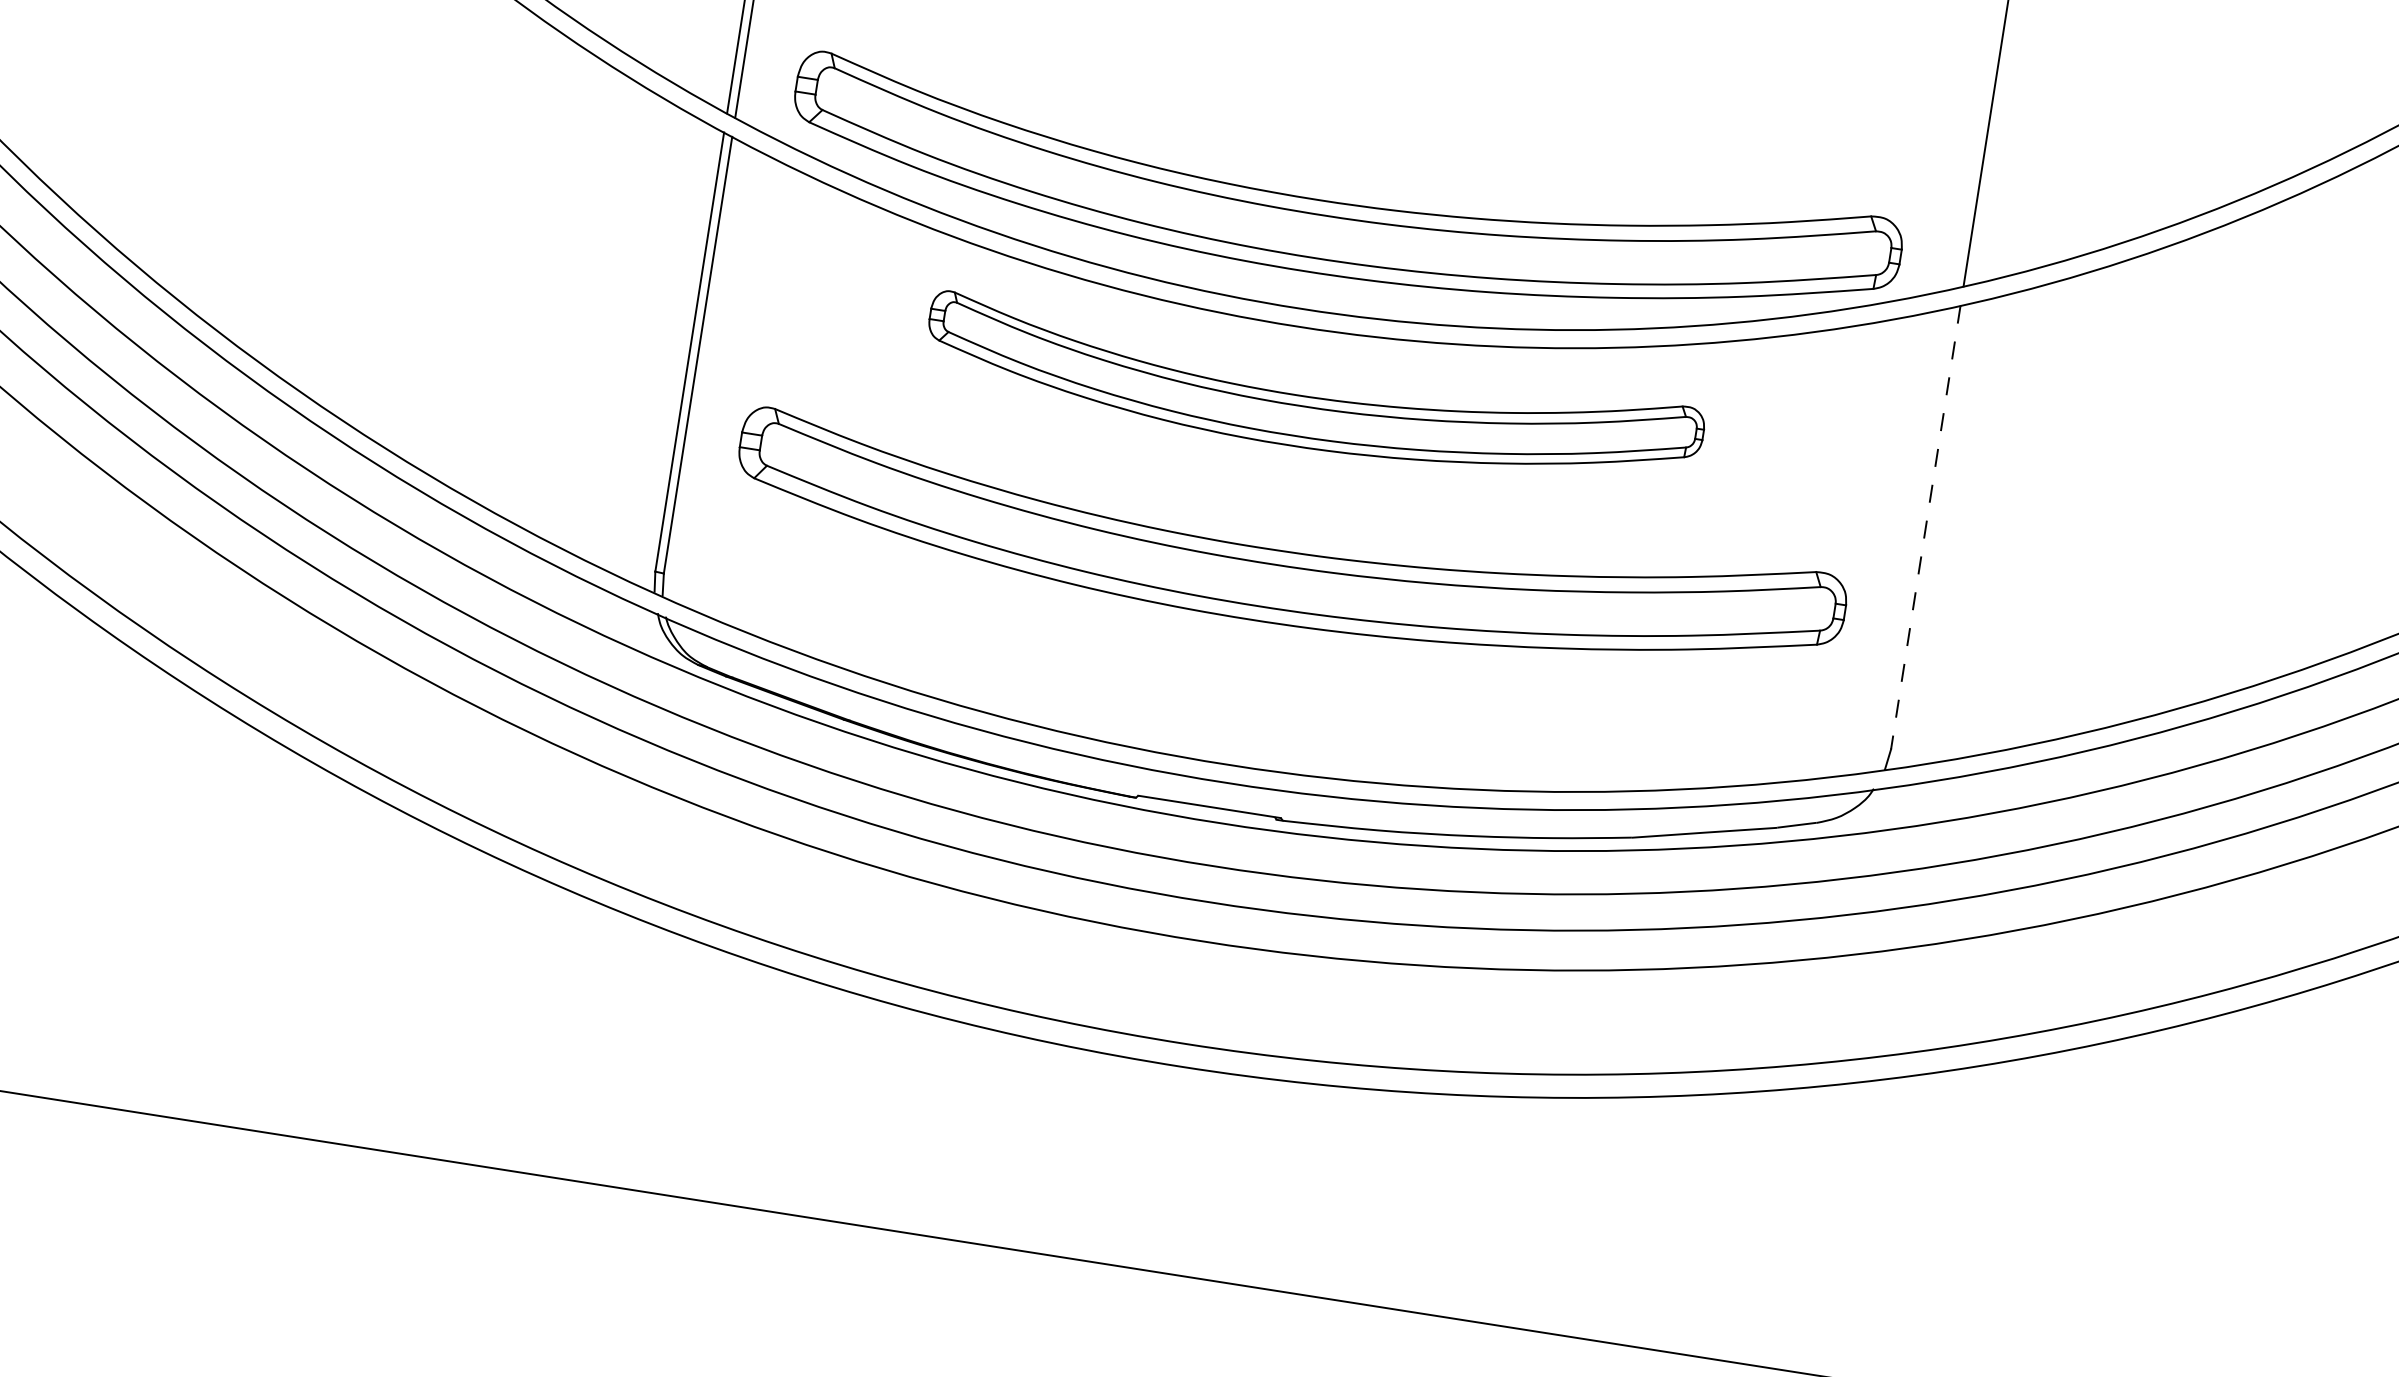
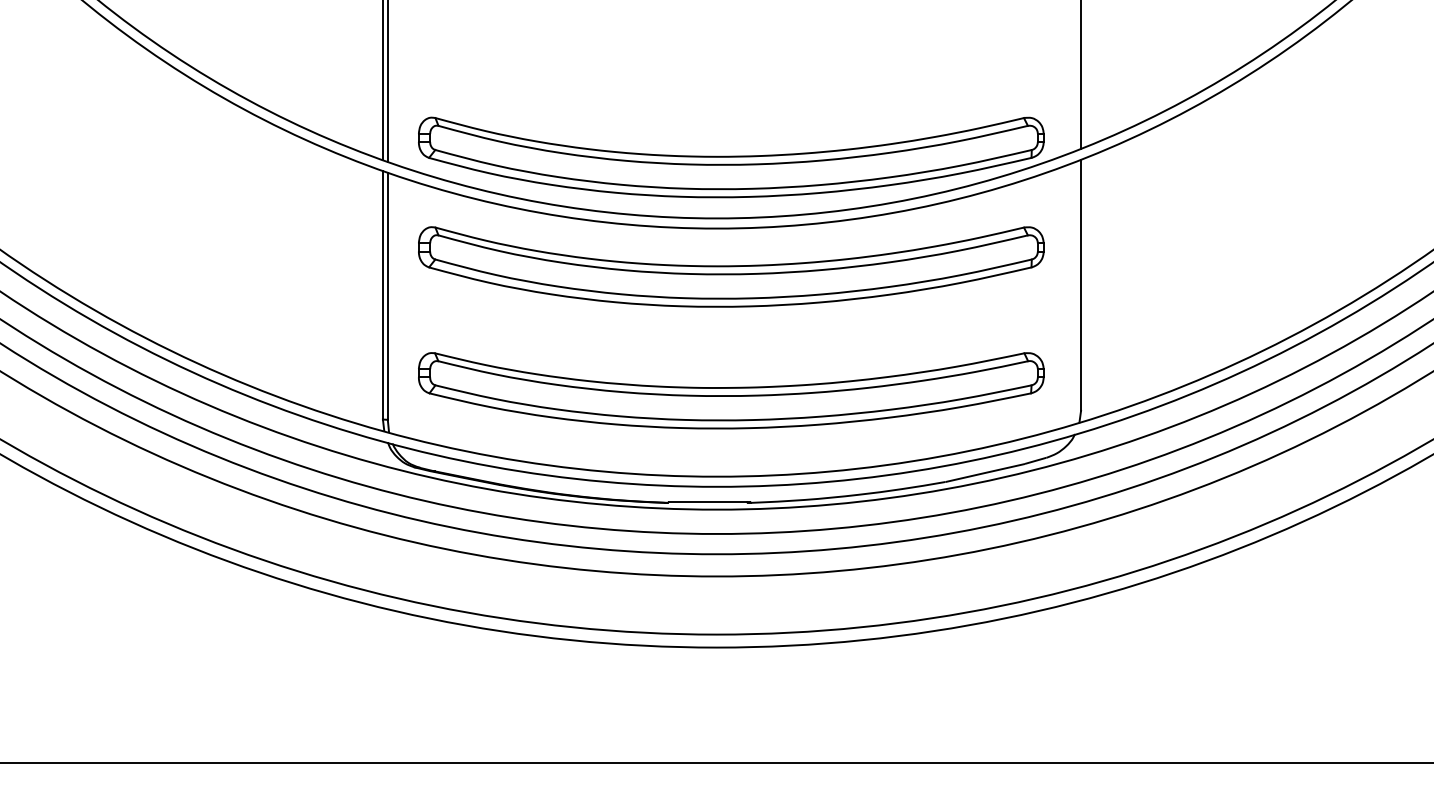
part: (1313, 397) -> (731, 266), size x1.43
line: (1926, 528) -> (1081, 285), dashed -> solid
part: (1288, 556) -> (731, 390), moved

